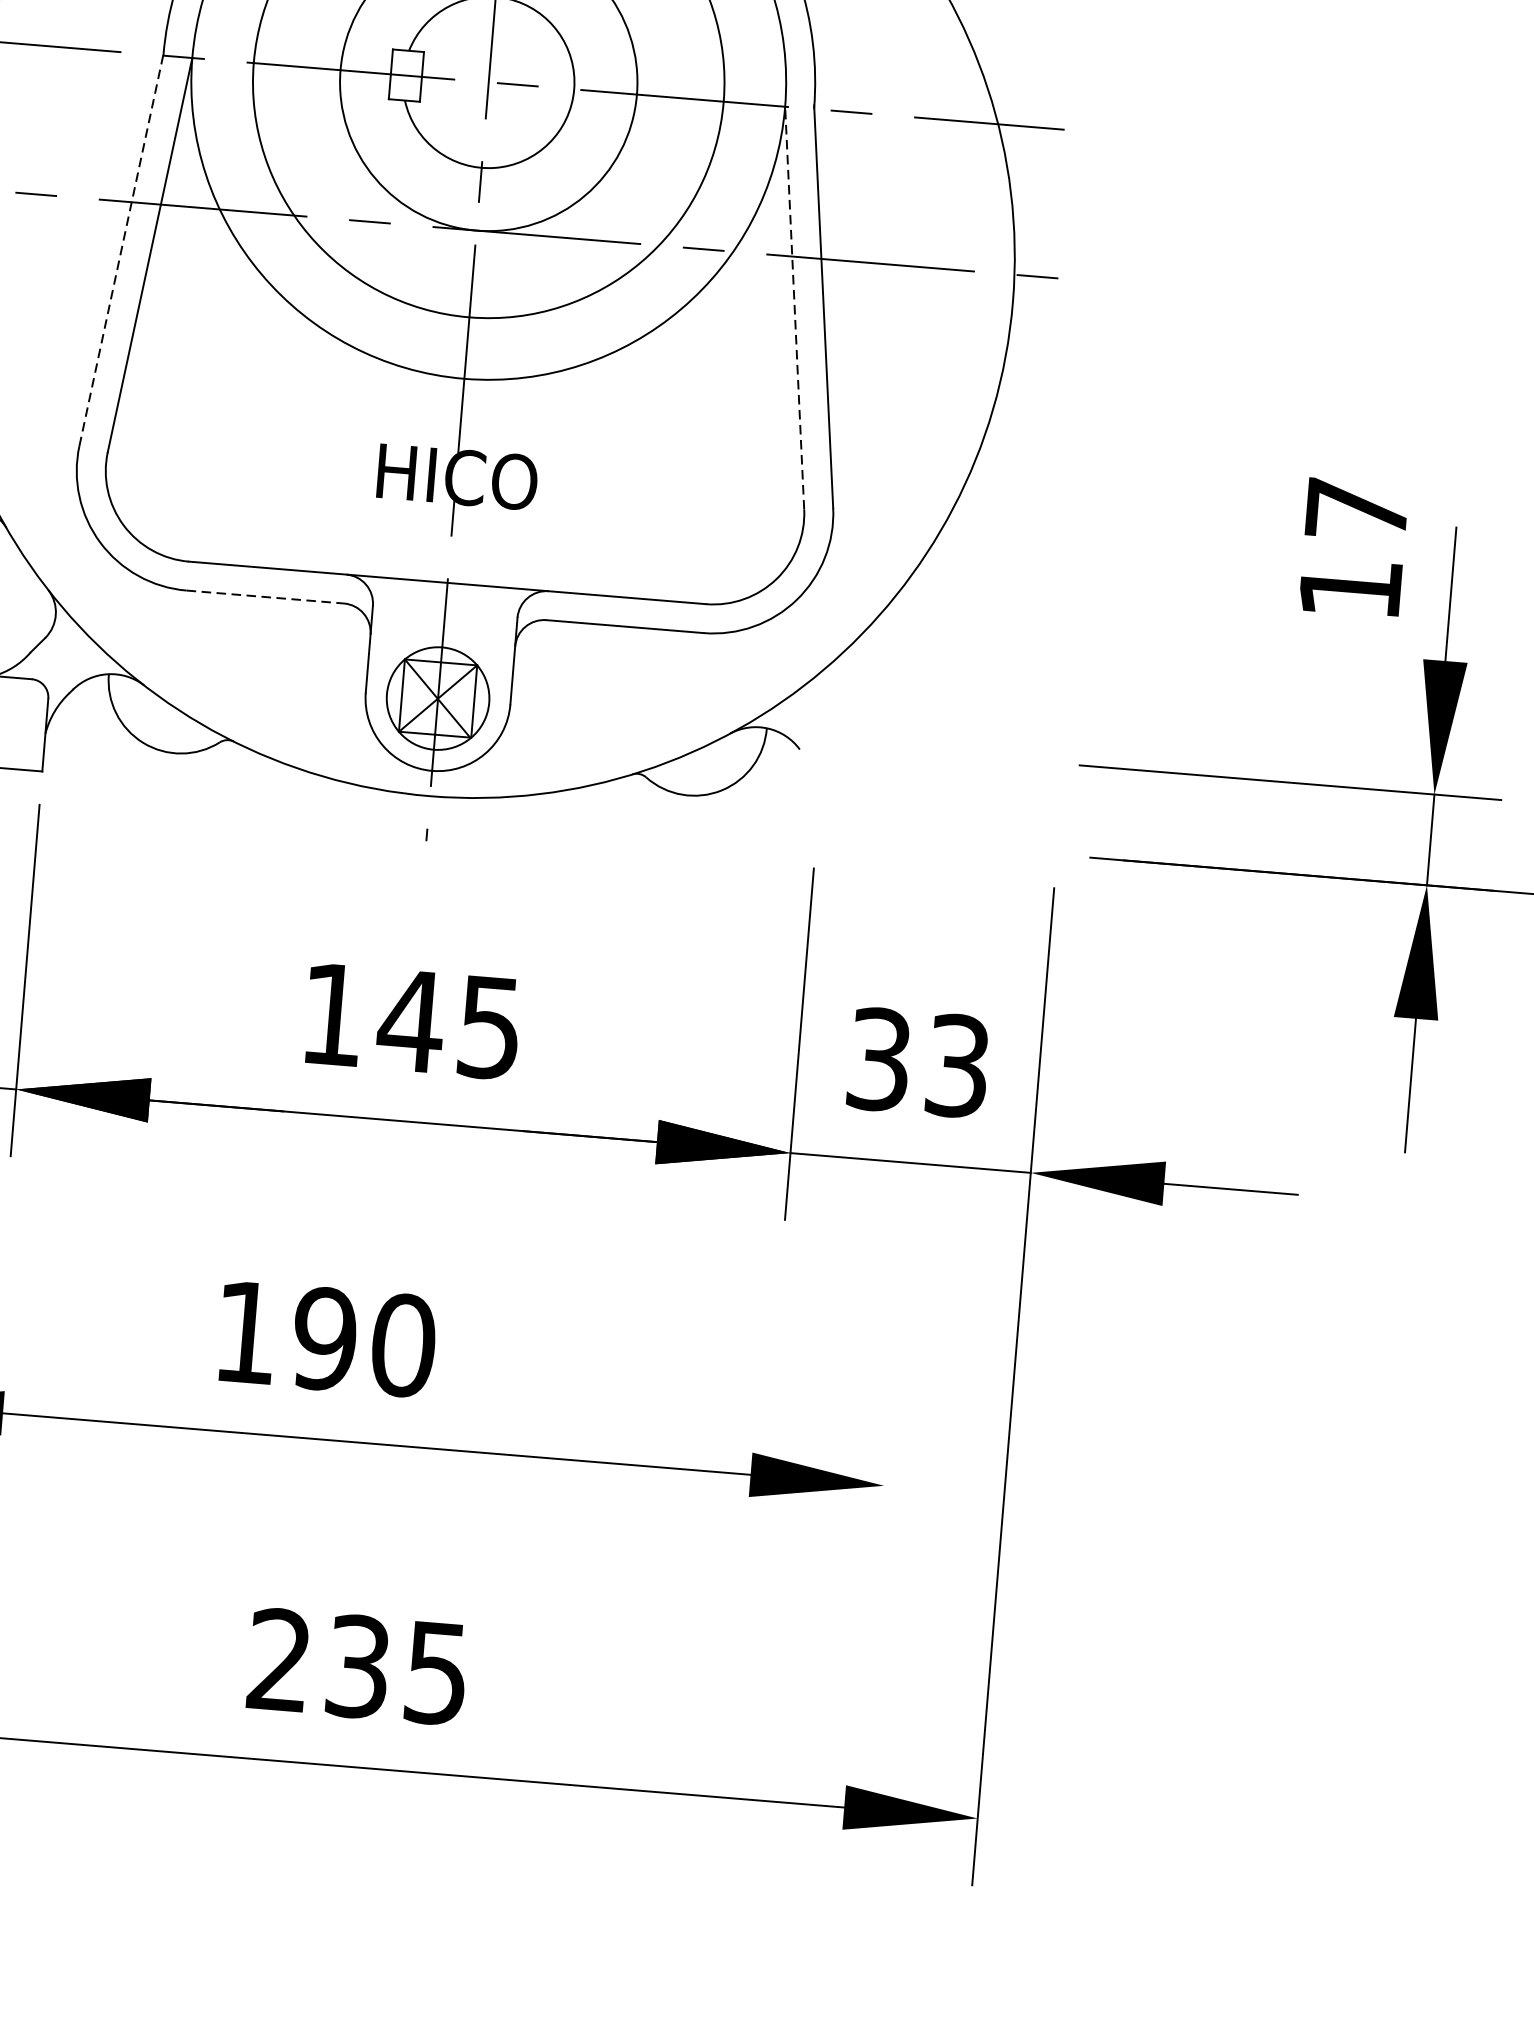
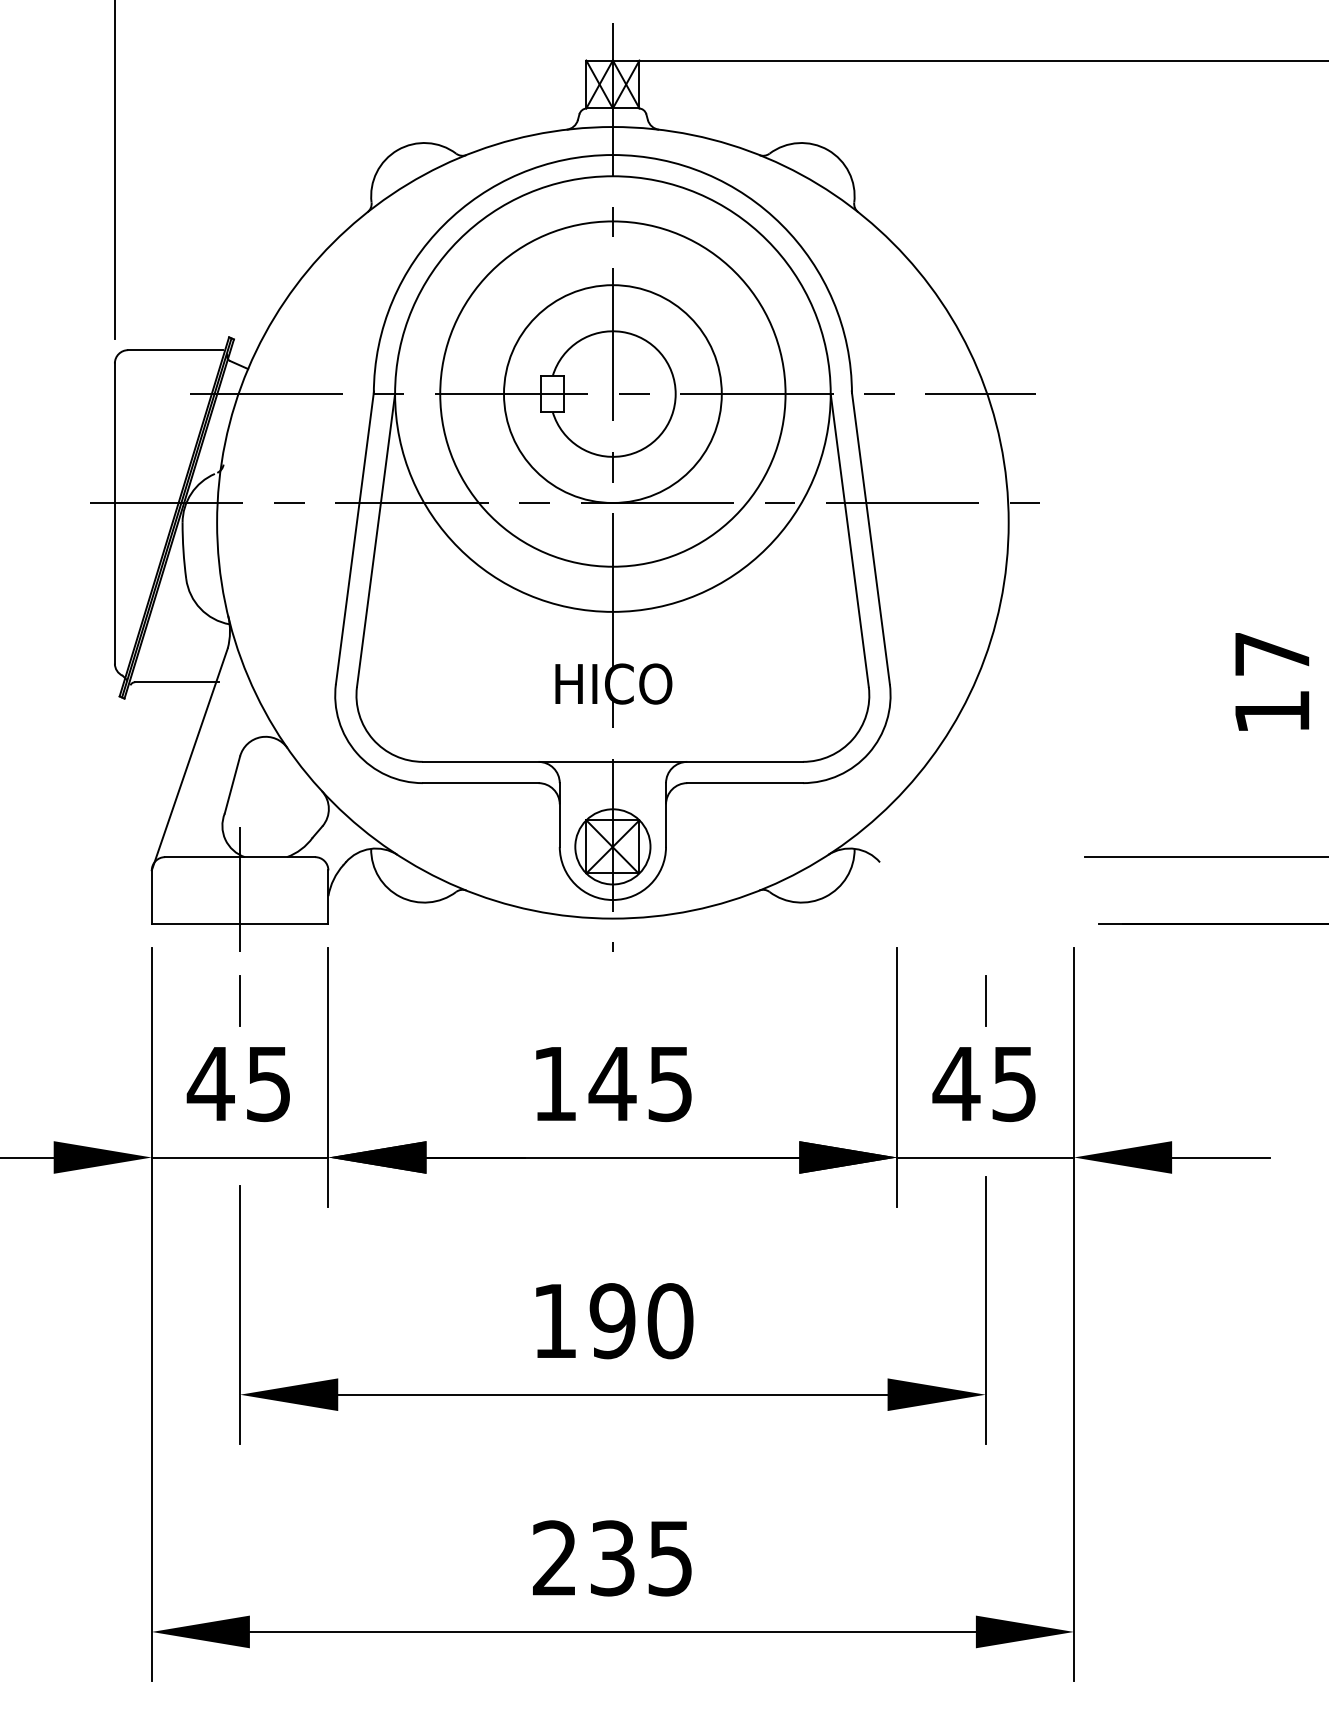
line: (121, 248) -> (354, 537), dashed -> solid
line: (794, 308) -> (849, 540), dashed -> solid
line: (265, 597) -> (480, 783), dashed -> solid
line: (927, 949) -> (985, 1000), added
text: (917, 1062) -> (984, 1083), 33 -> 45
text: (327, 1339) -> (614, 1321), moved
line: (893, 1369) -> (985, 1309), added

